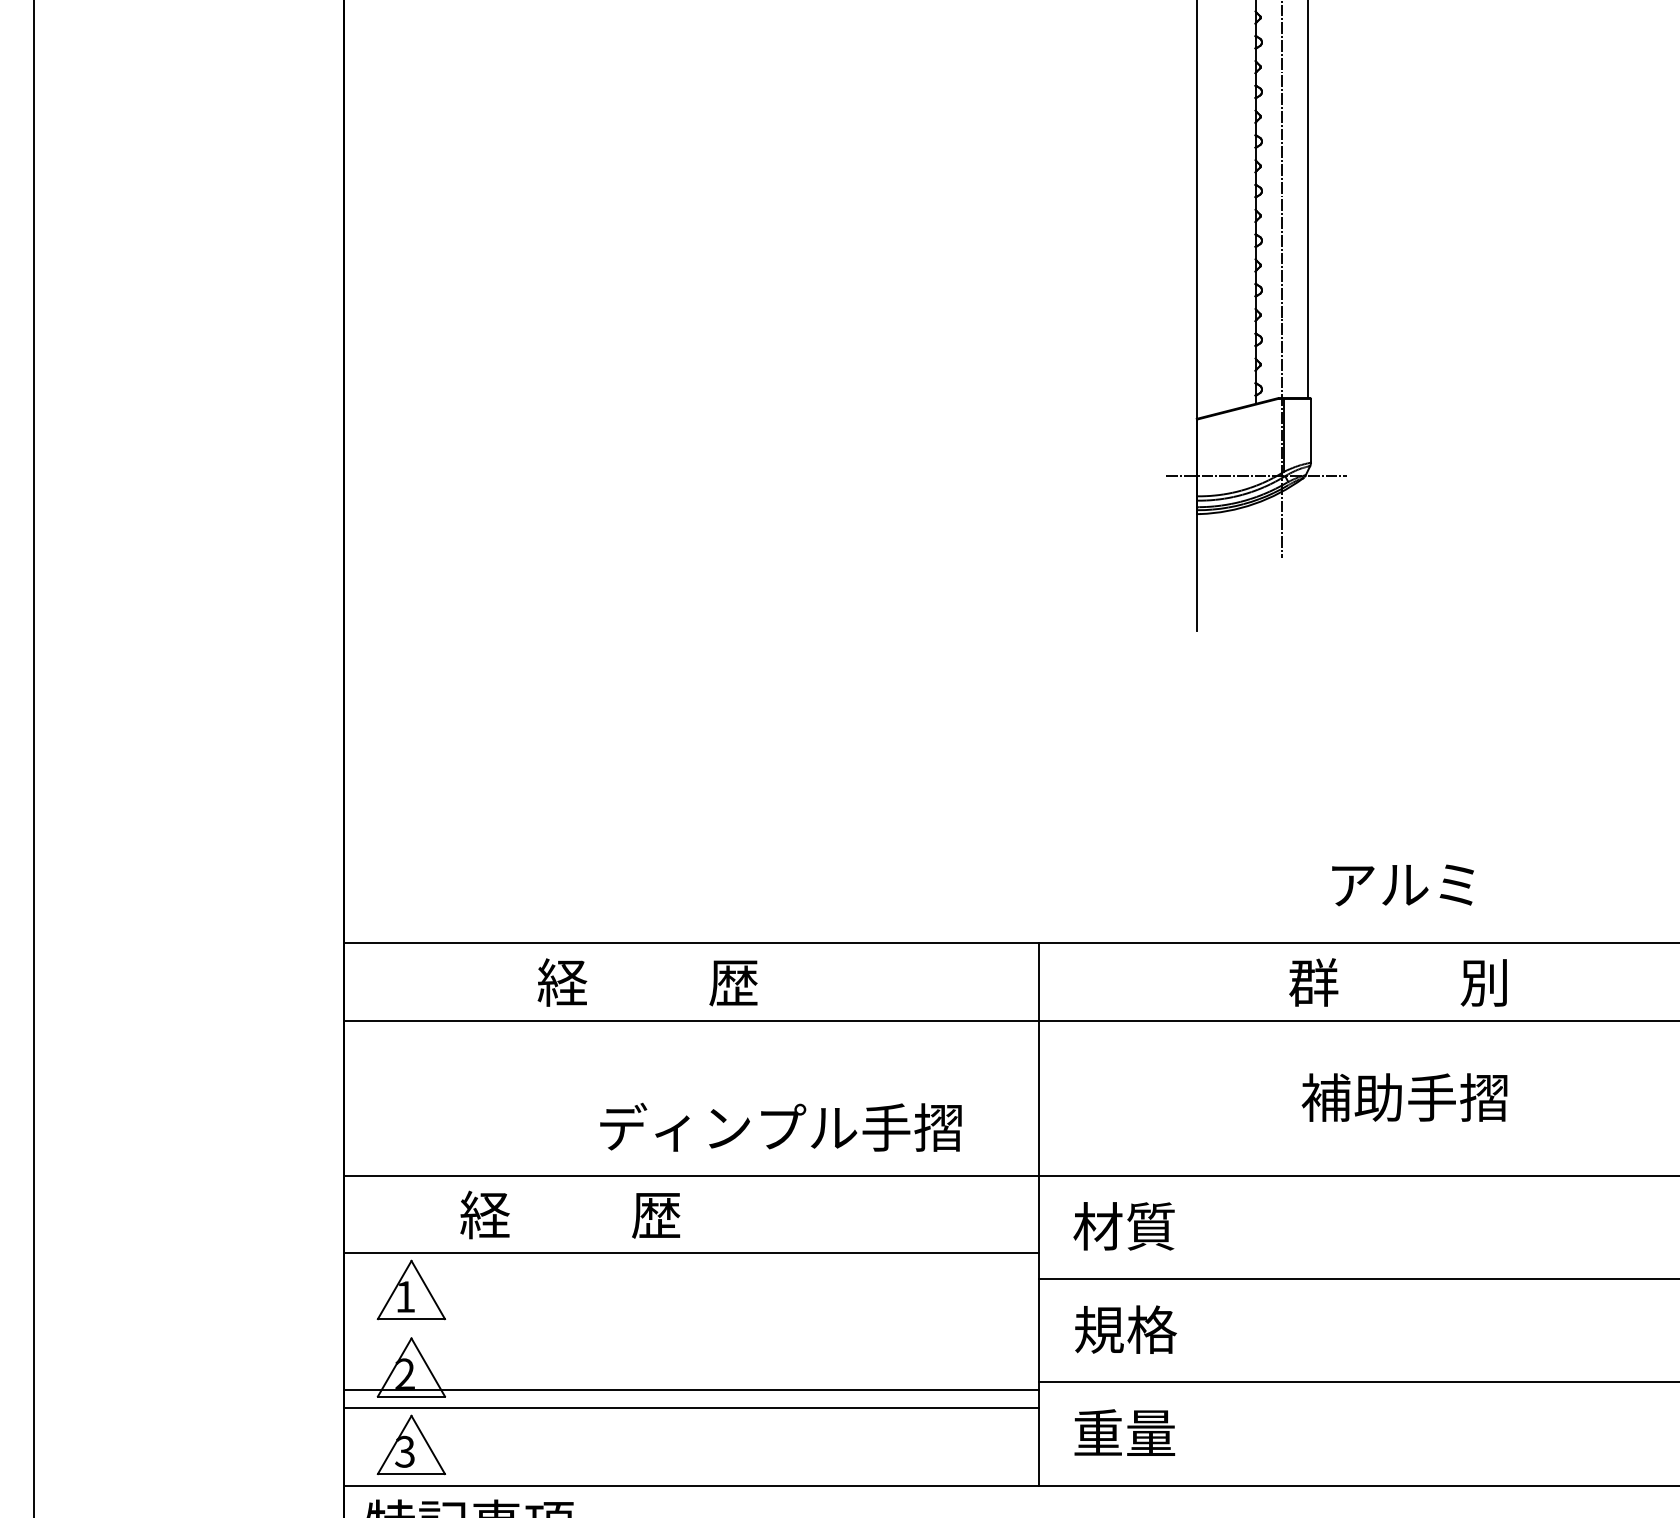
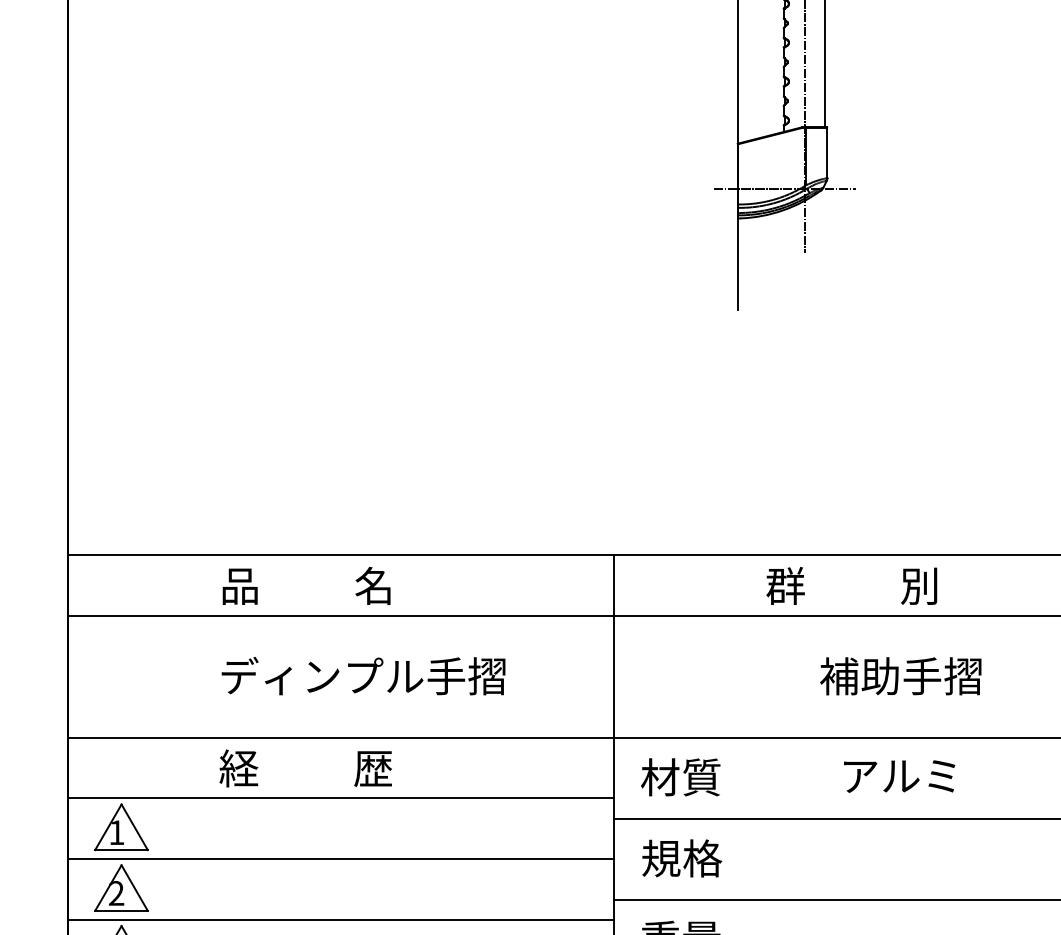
text: (1402, 885) -> (899, 776), moved
text: (647, 982) -> (306, 585), 経          歴 -> 品          名
text: (1397, 982) -> (851, 585), moved
text: (780, 1126) -> (363, 675), moved
text: (570, 1214) -> (305, 768), moved
line: (690, 1389) -> (340, 859), moved

